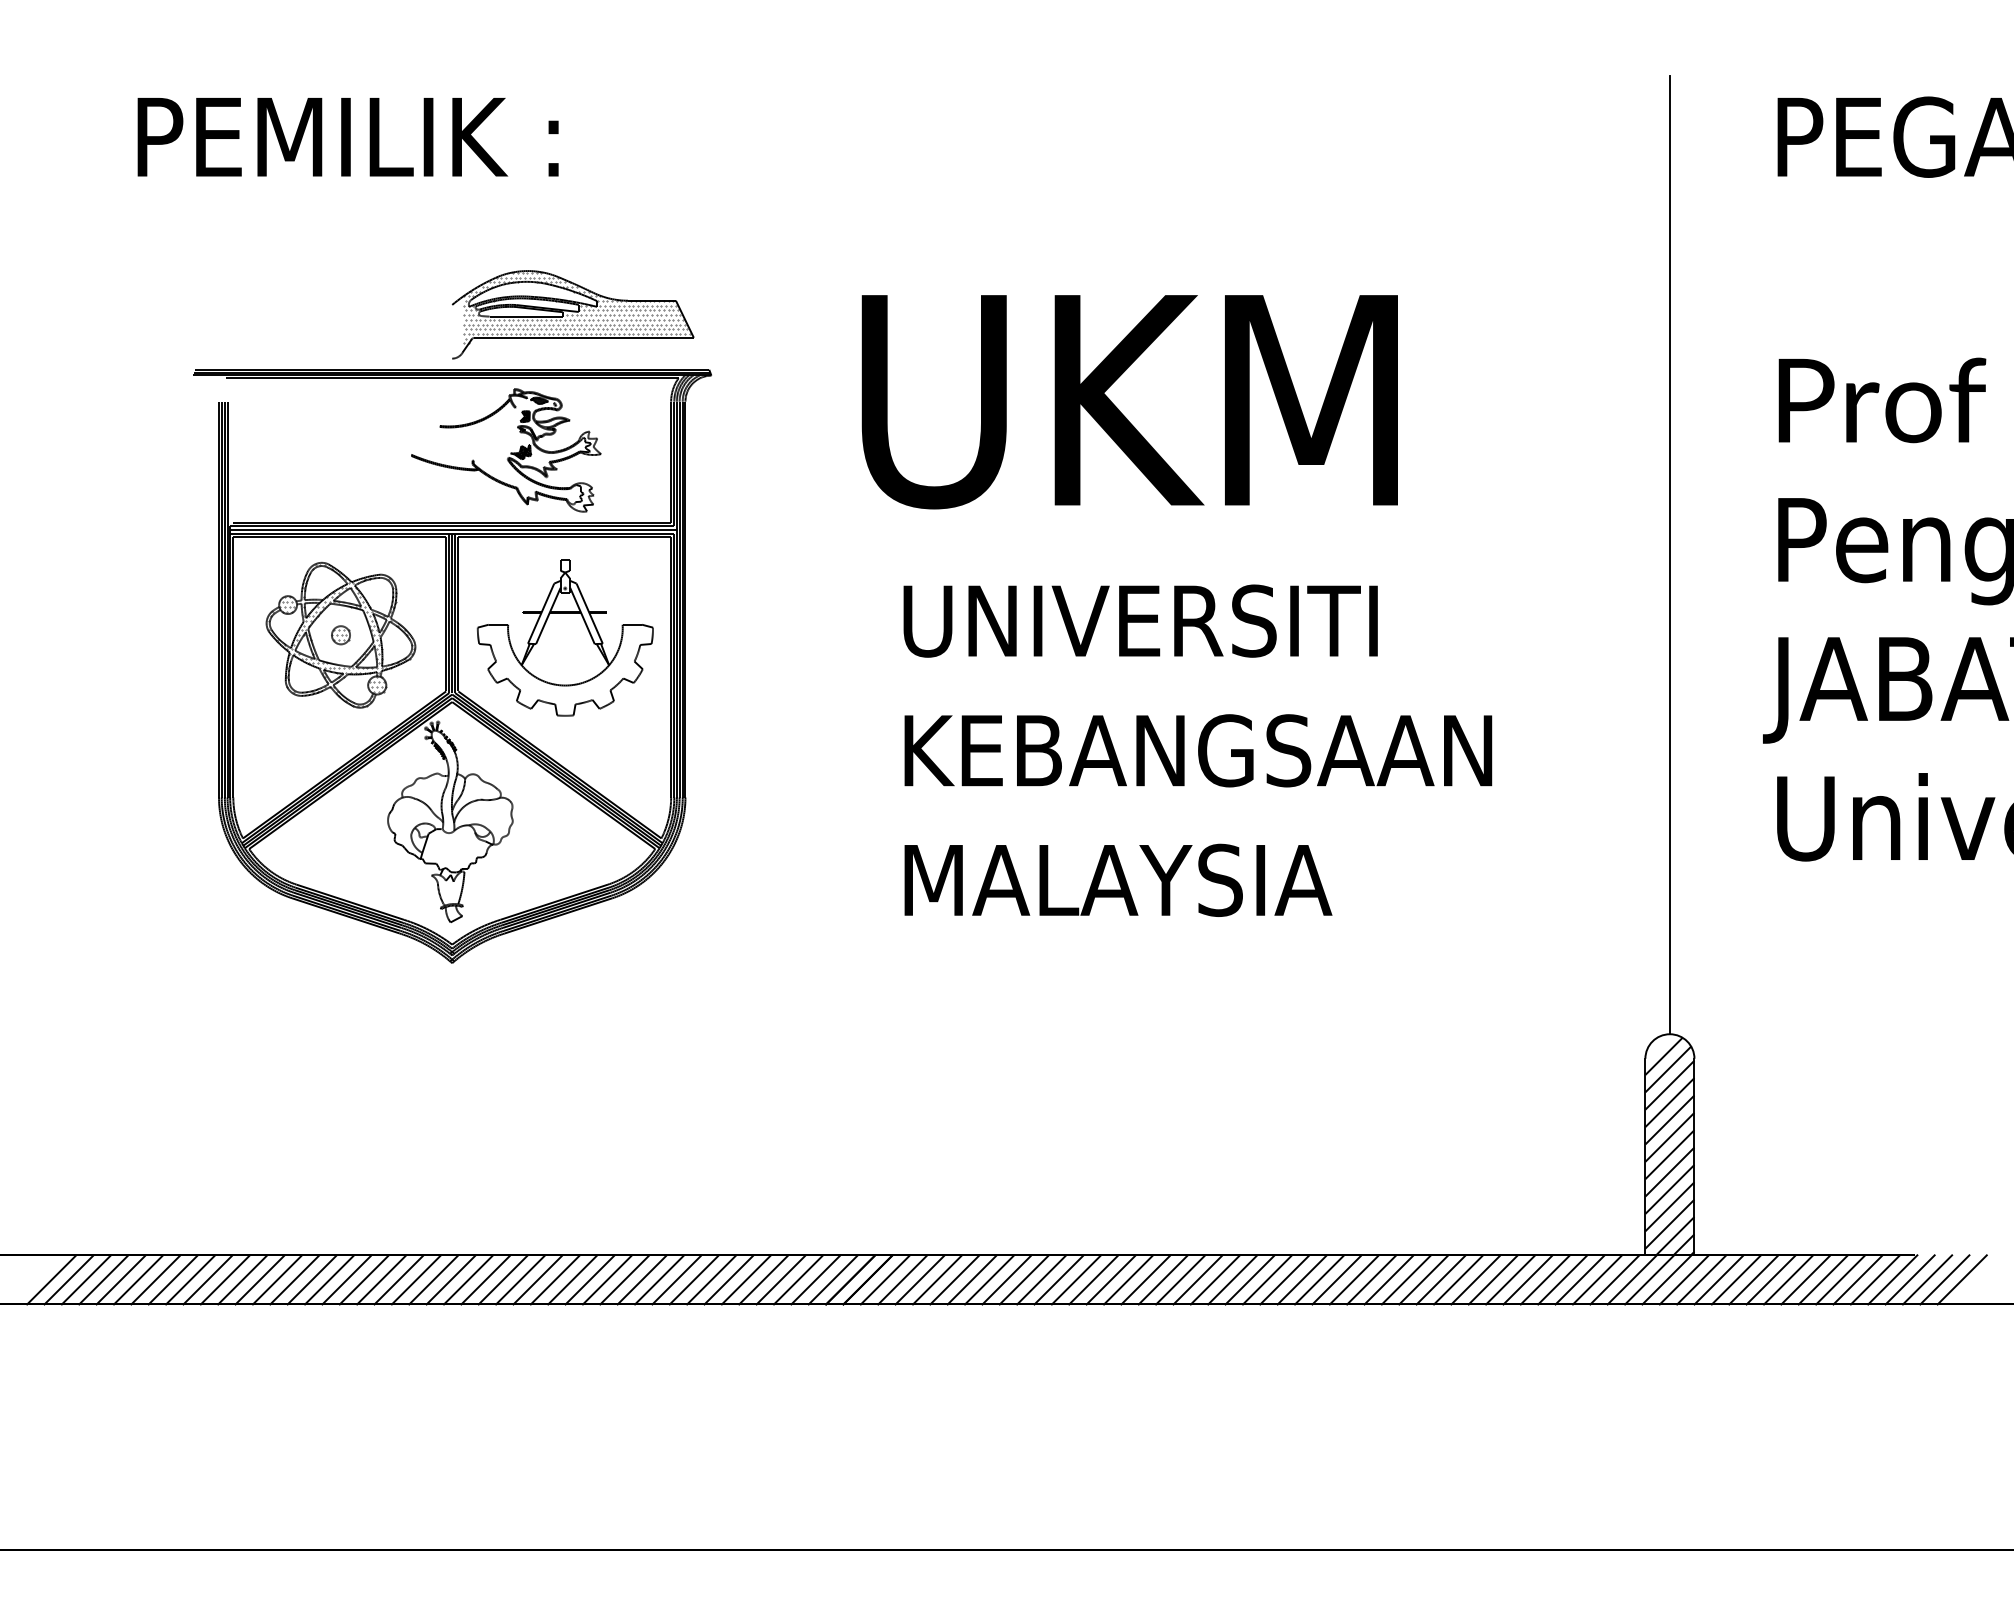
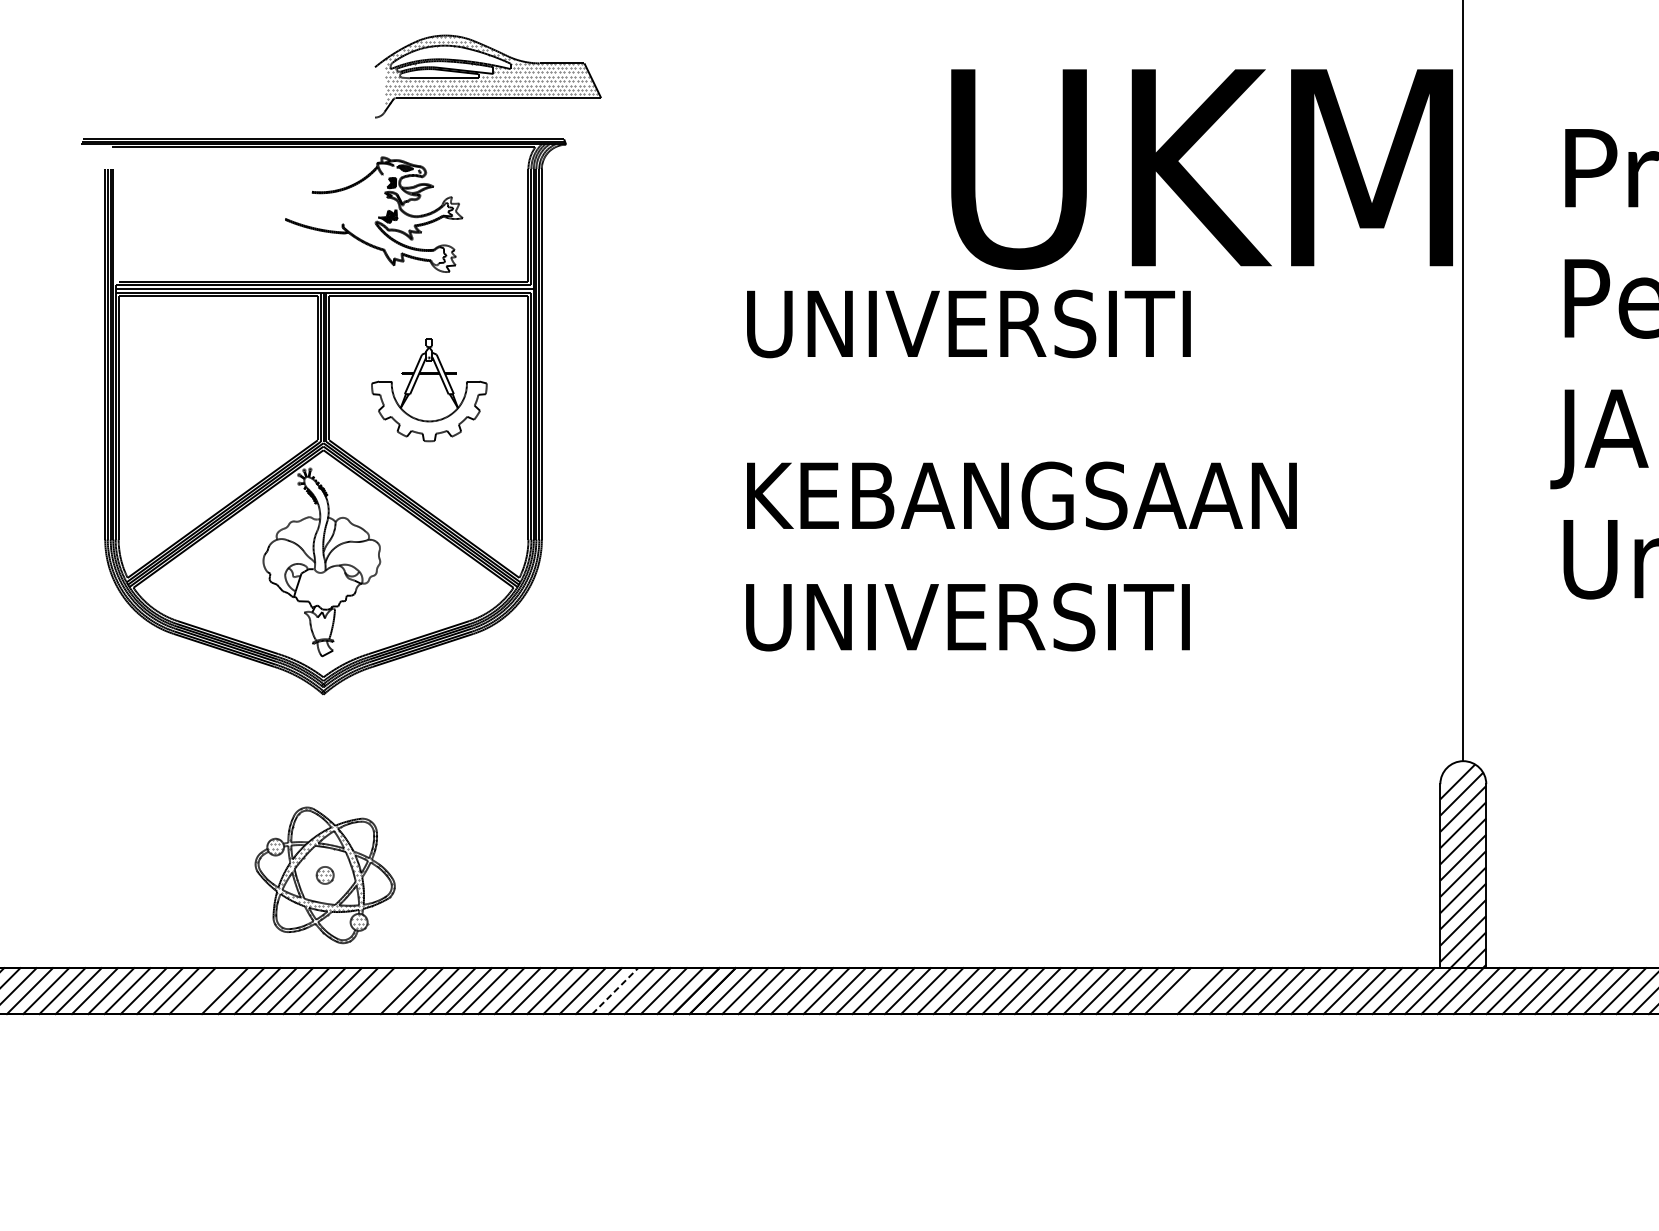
part: (572, 314) -> (487, 76), moved
text: (1129, 402) -> (1201, 169), moved
text: (1140, 620) -> (968, 323), moved
part: (340, 634) -> (324, 874), moved
part: (564, 637) -> (428, 389), size x0.7
text: (1140, 879) -> (967, 616), MALAYSIA -> UNIVERSITI
line: (329, 1279) -> (208, 990), removed
line: (520, 1279) -> (387, 990), removed
line: (763, 1279) -> (614, 990), solid -> dashed
line: (1371, 1279) -> (1183, 990), removed

